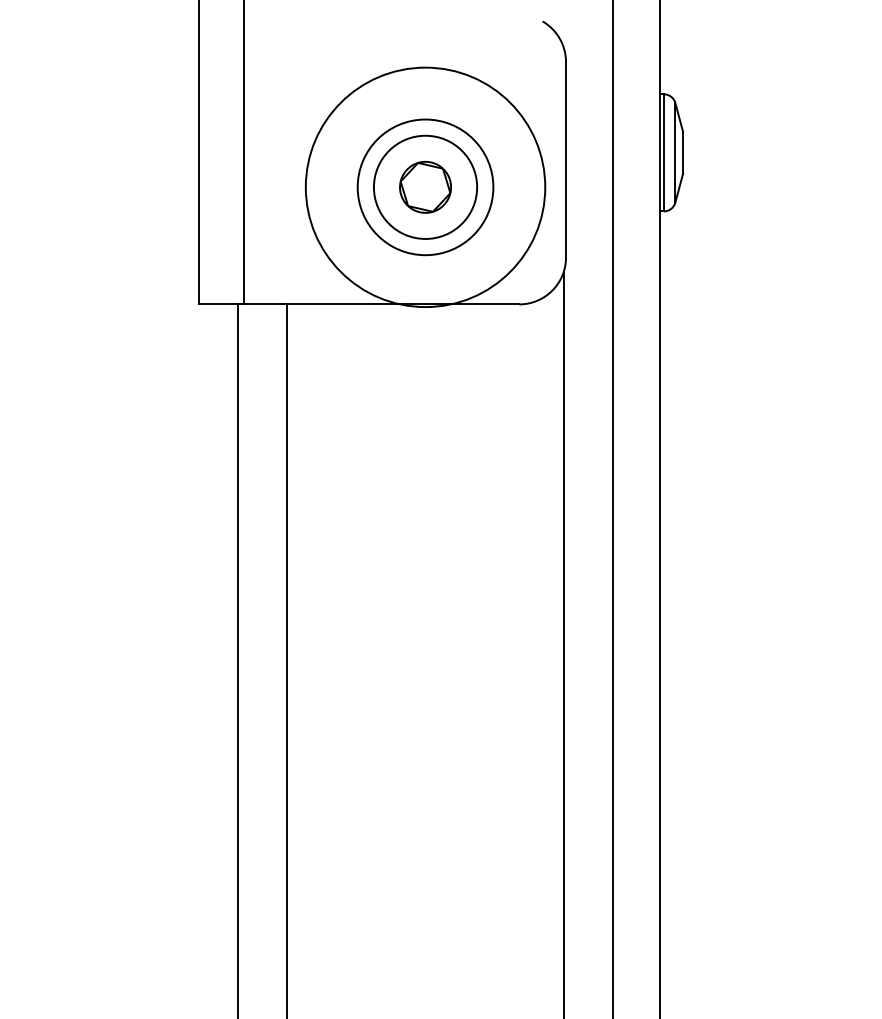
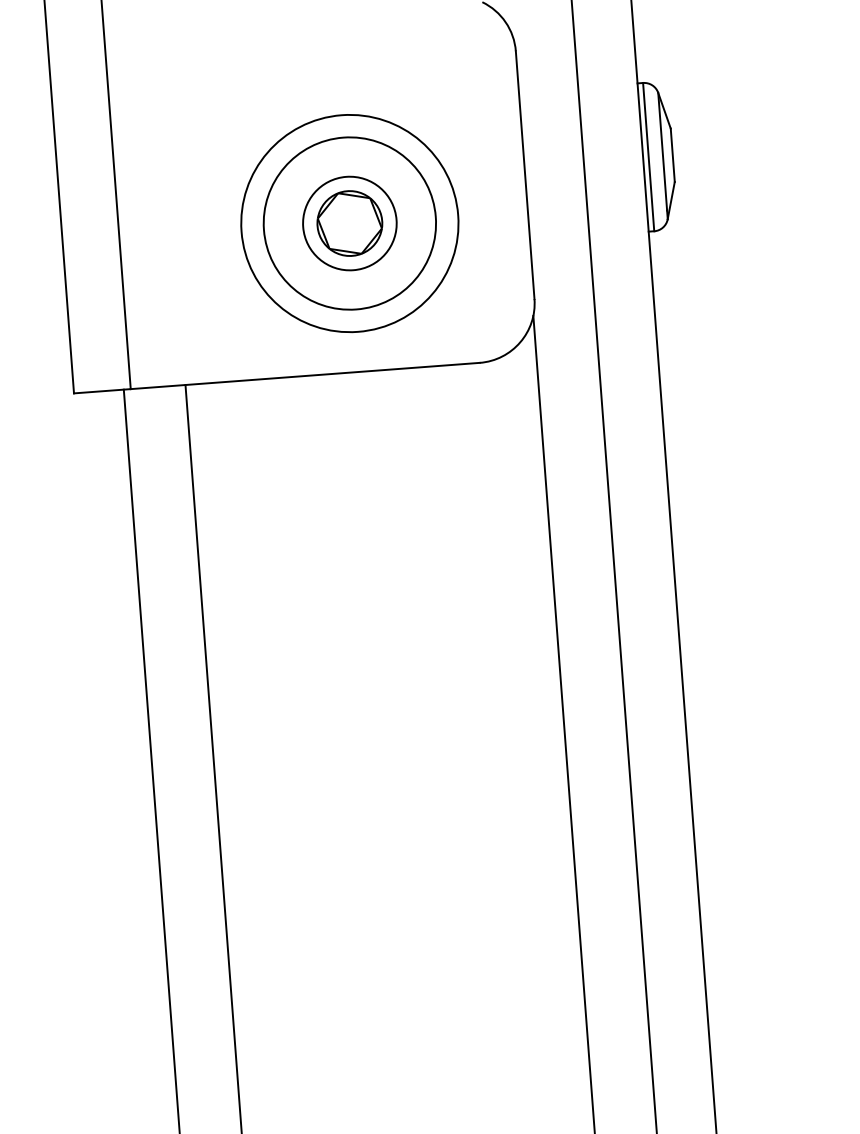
circle: (425, 186) -> (349, 222), size x0.71
circle: (425, 187) -> (349, 223), size x0.71

